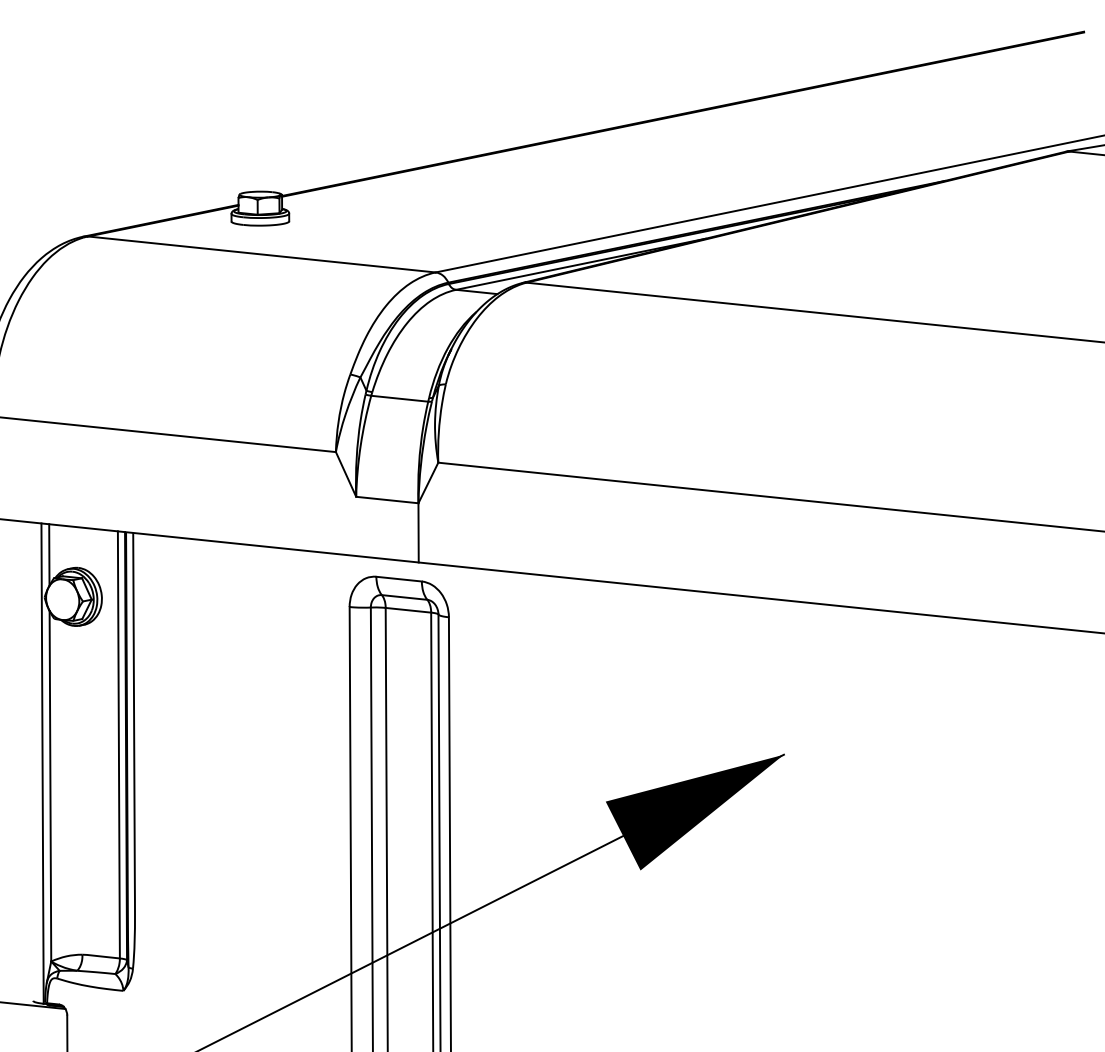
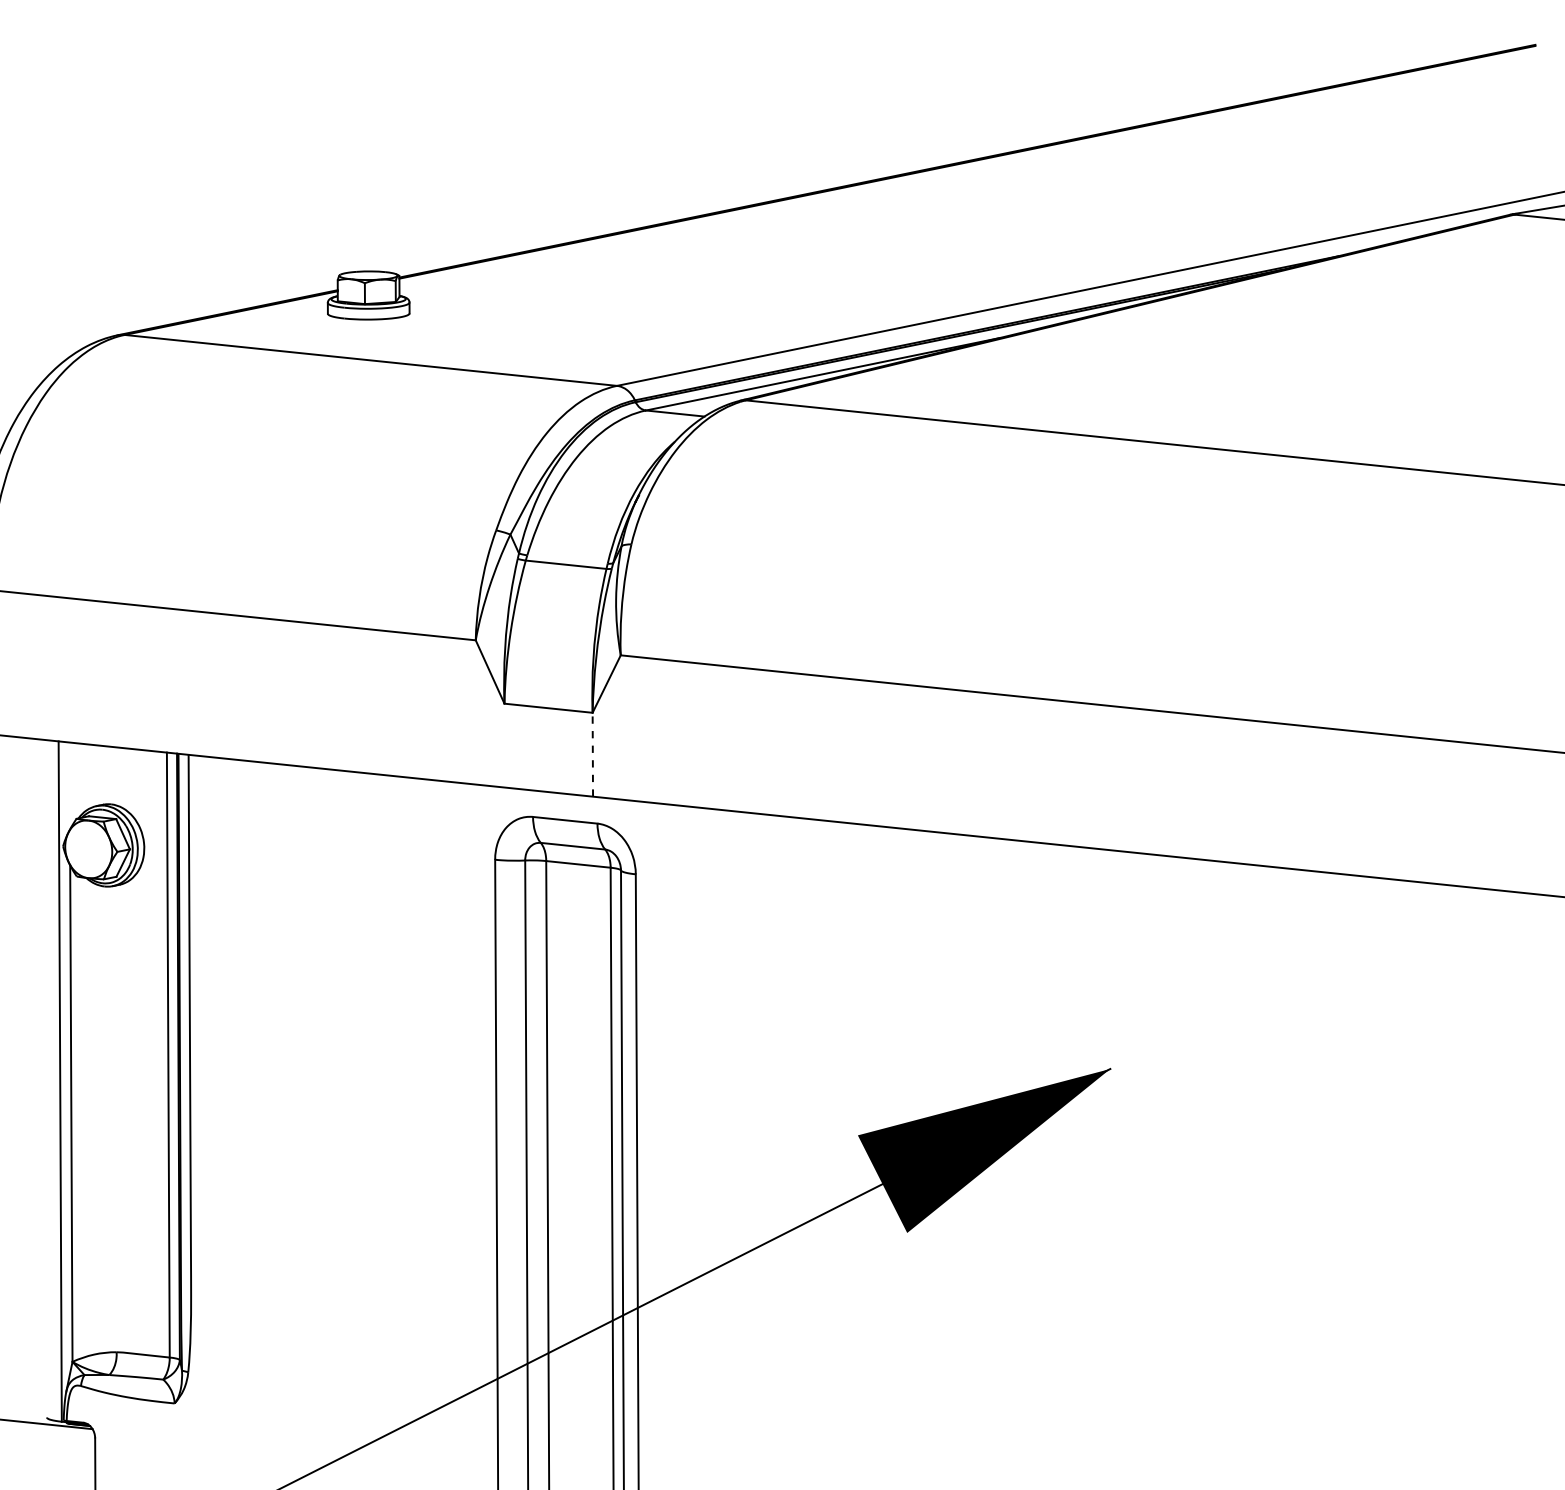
line: (418, 532) -> (592, 754), solid -> dashed
line: (49, 554) -> (69, 785), removed

